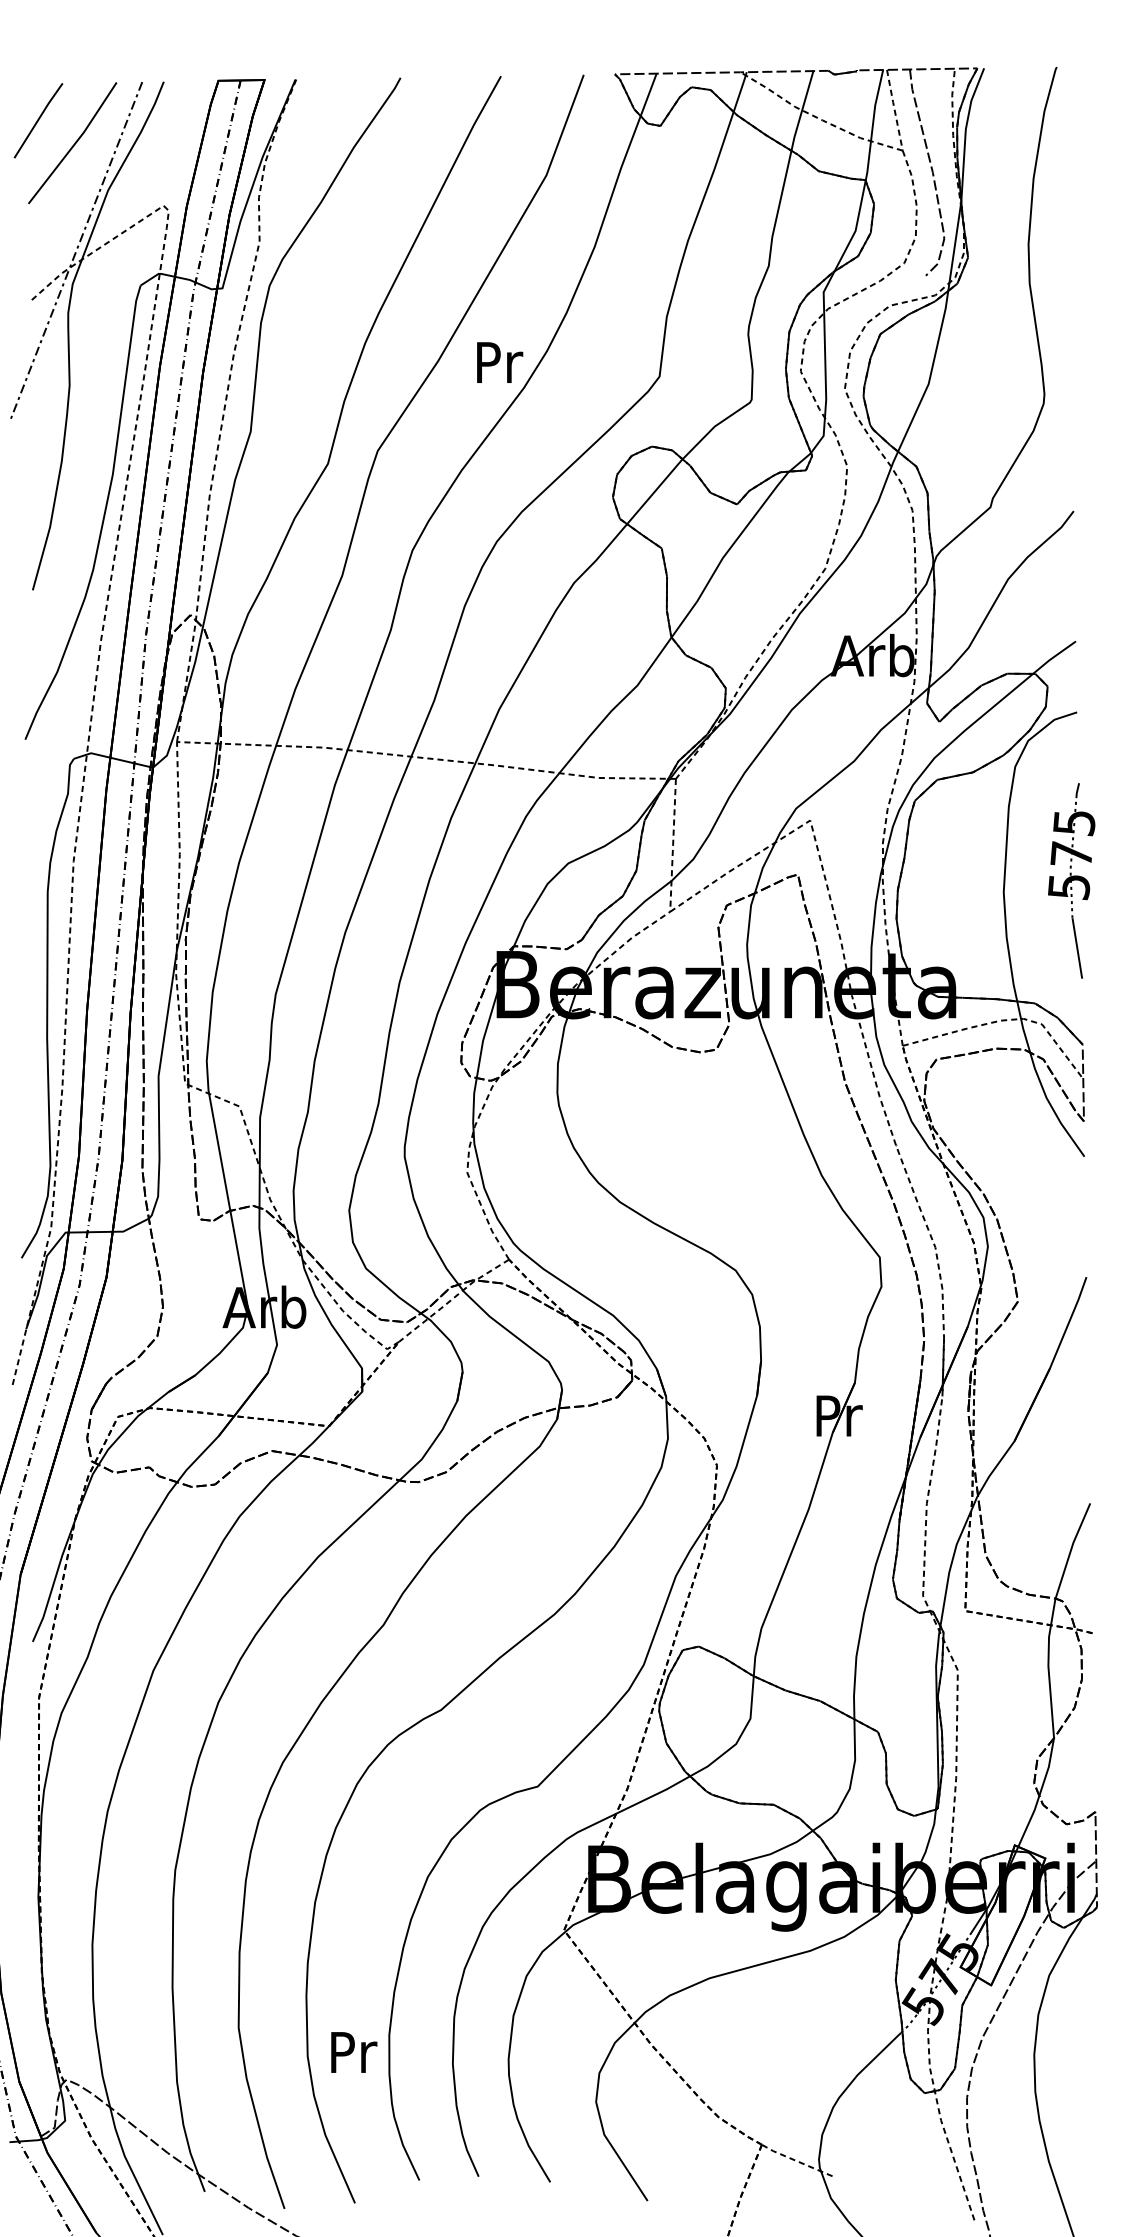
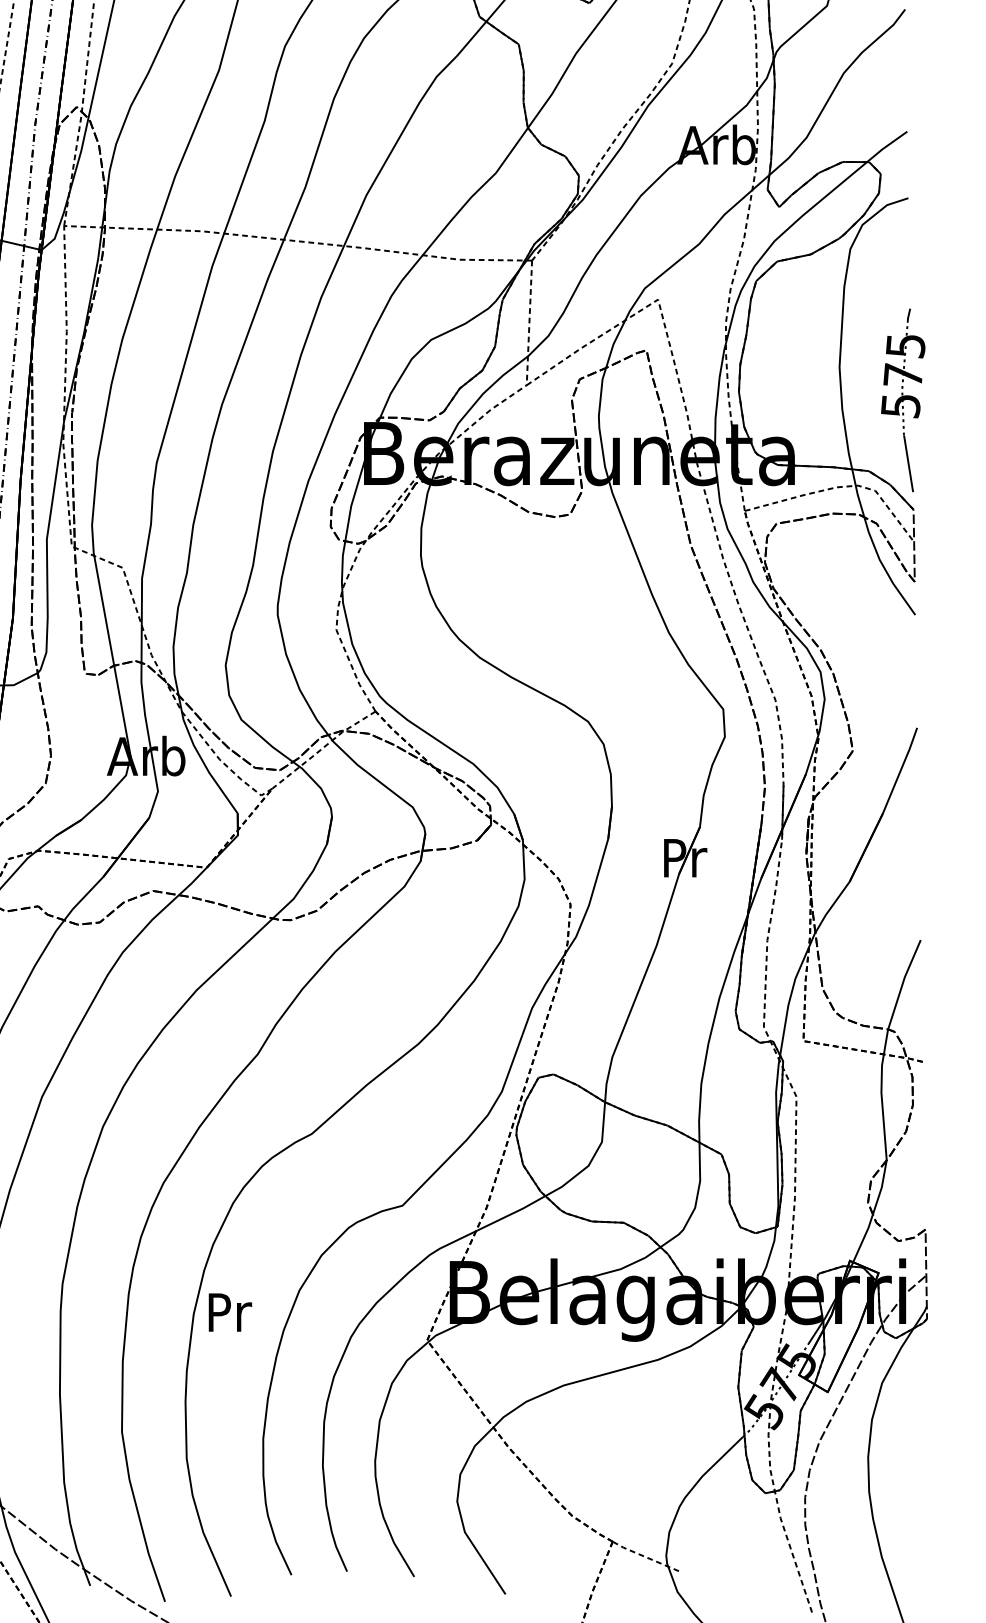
part: (1071, 880) -> (903, 399), moved
text: (354, 2052) -> (230, 1312), moved

